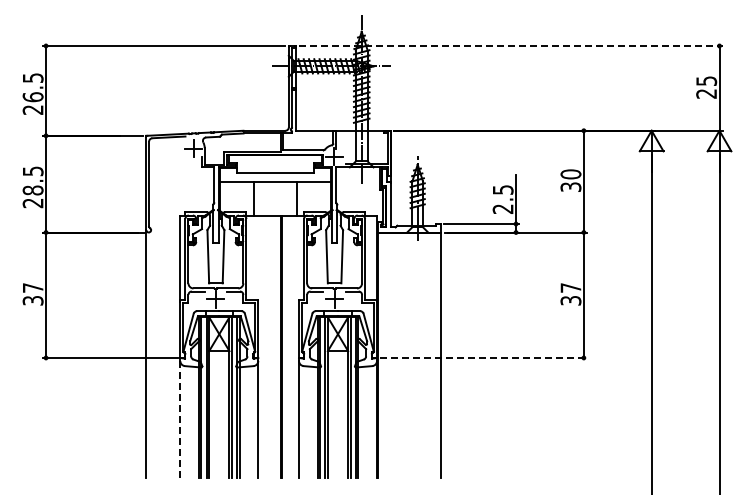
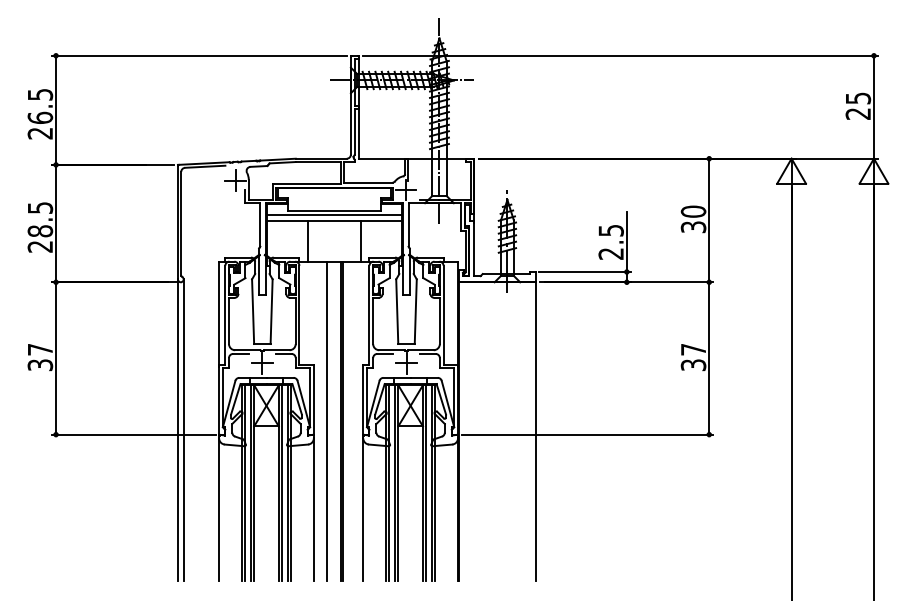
line: (510, 45) -> (620, 55), dashed -> solid
line: (274, 176) -> (333, 214), added
line: (268, 346) -> (326, 420), added
line: (151, 354) -> (184, 430), added
line: (484, 357) -> (588, 434), dashed -> solid
line: (180, 419) -> (219, 509), dashed -> solid

